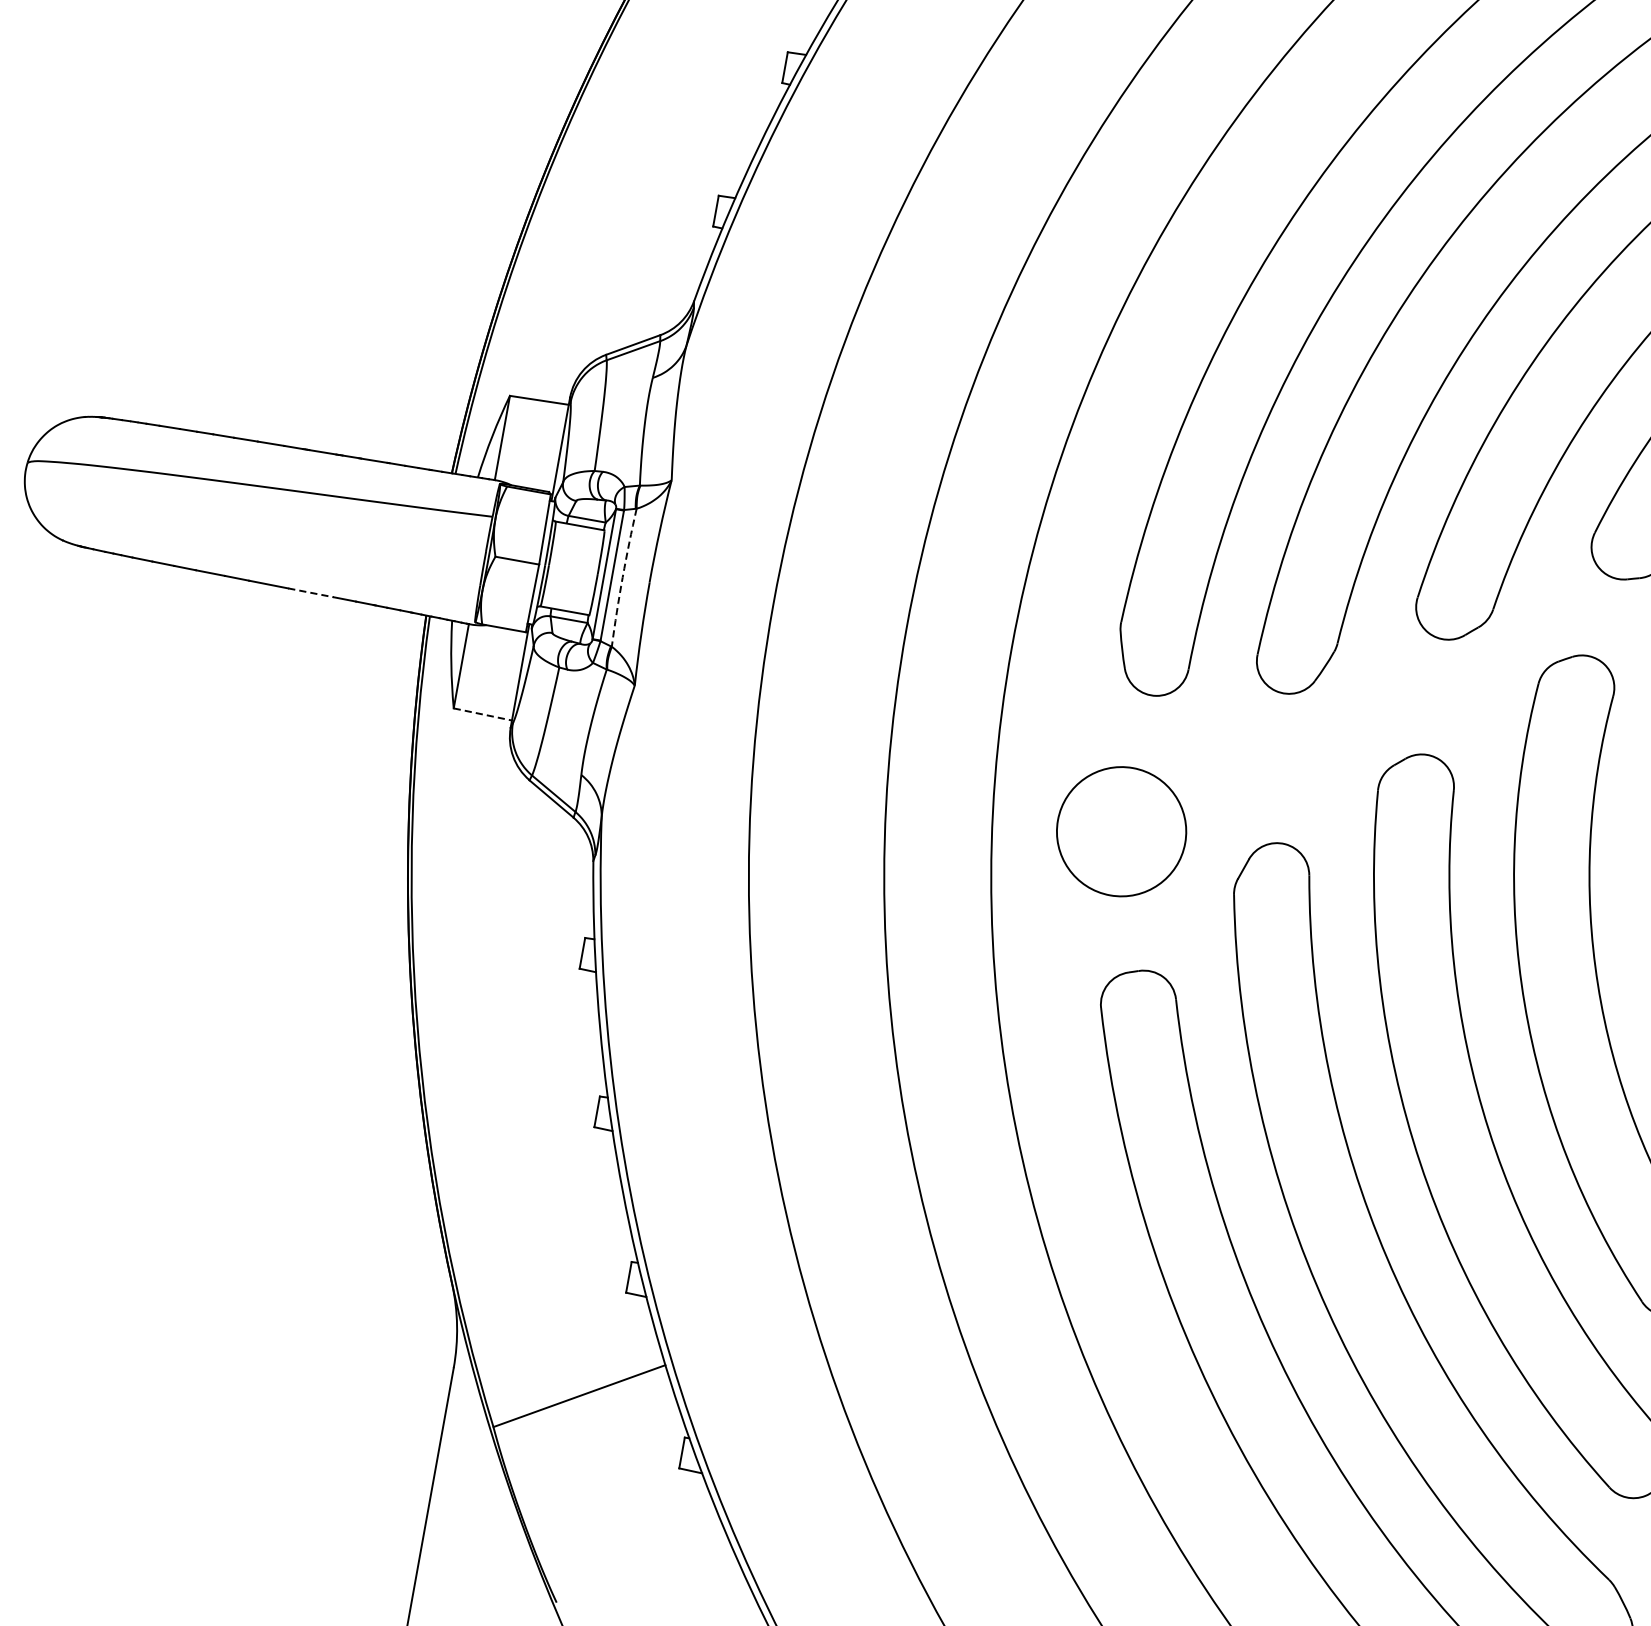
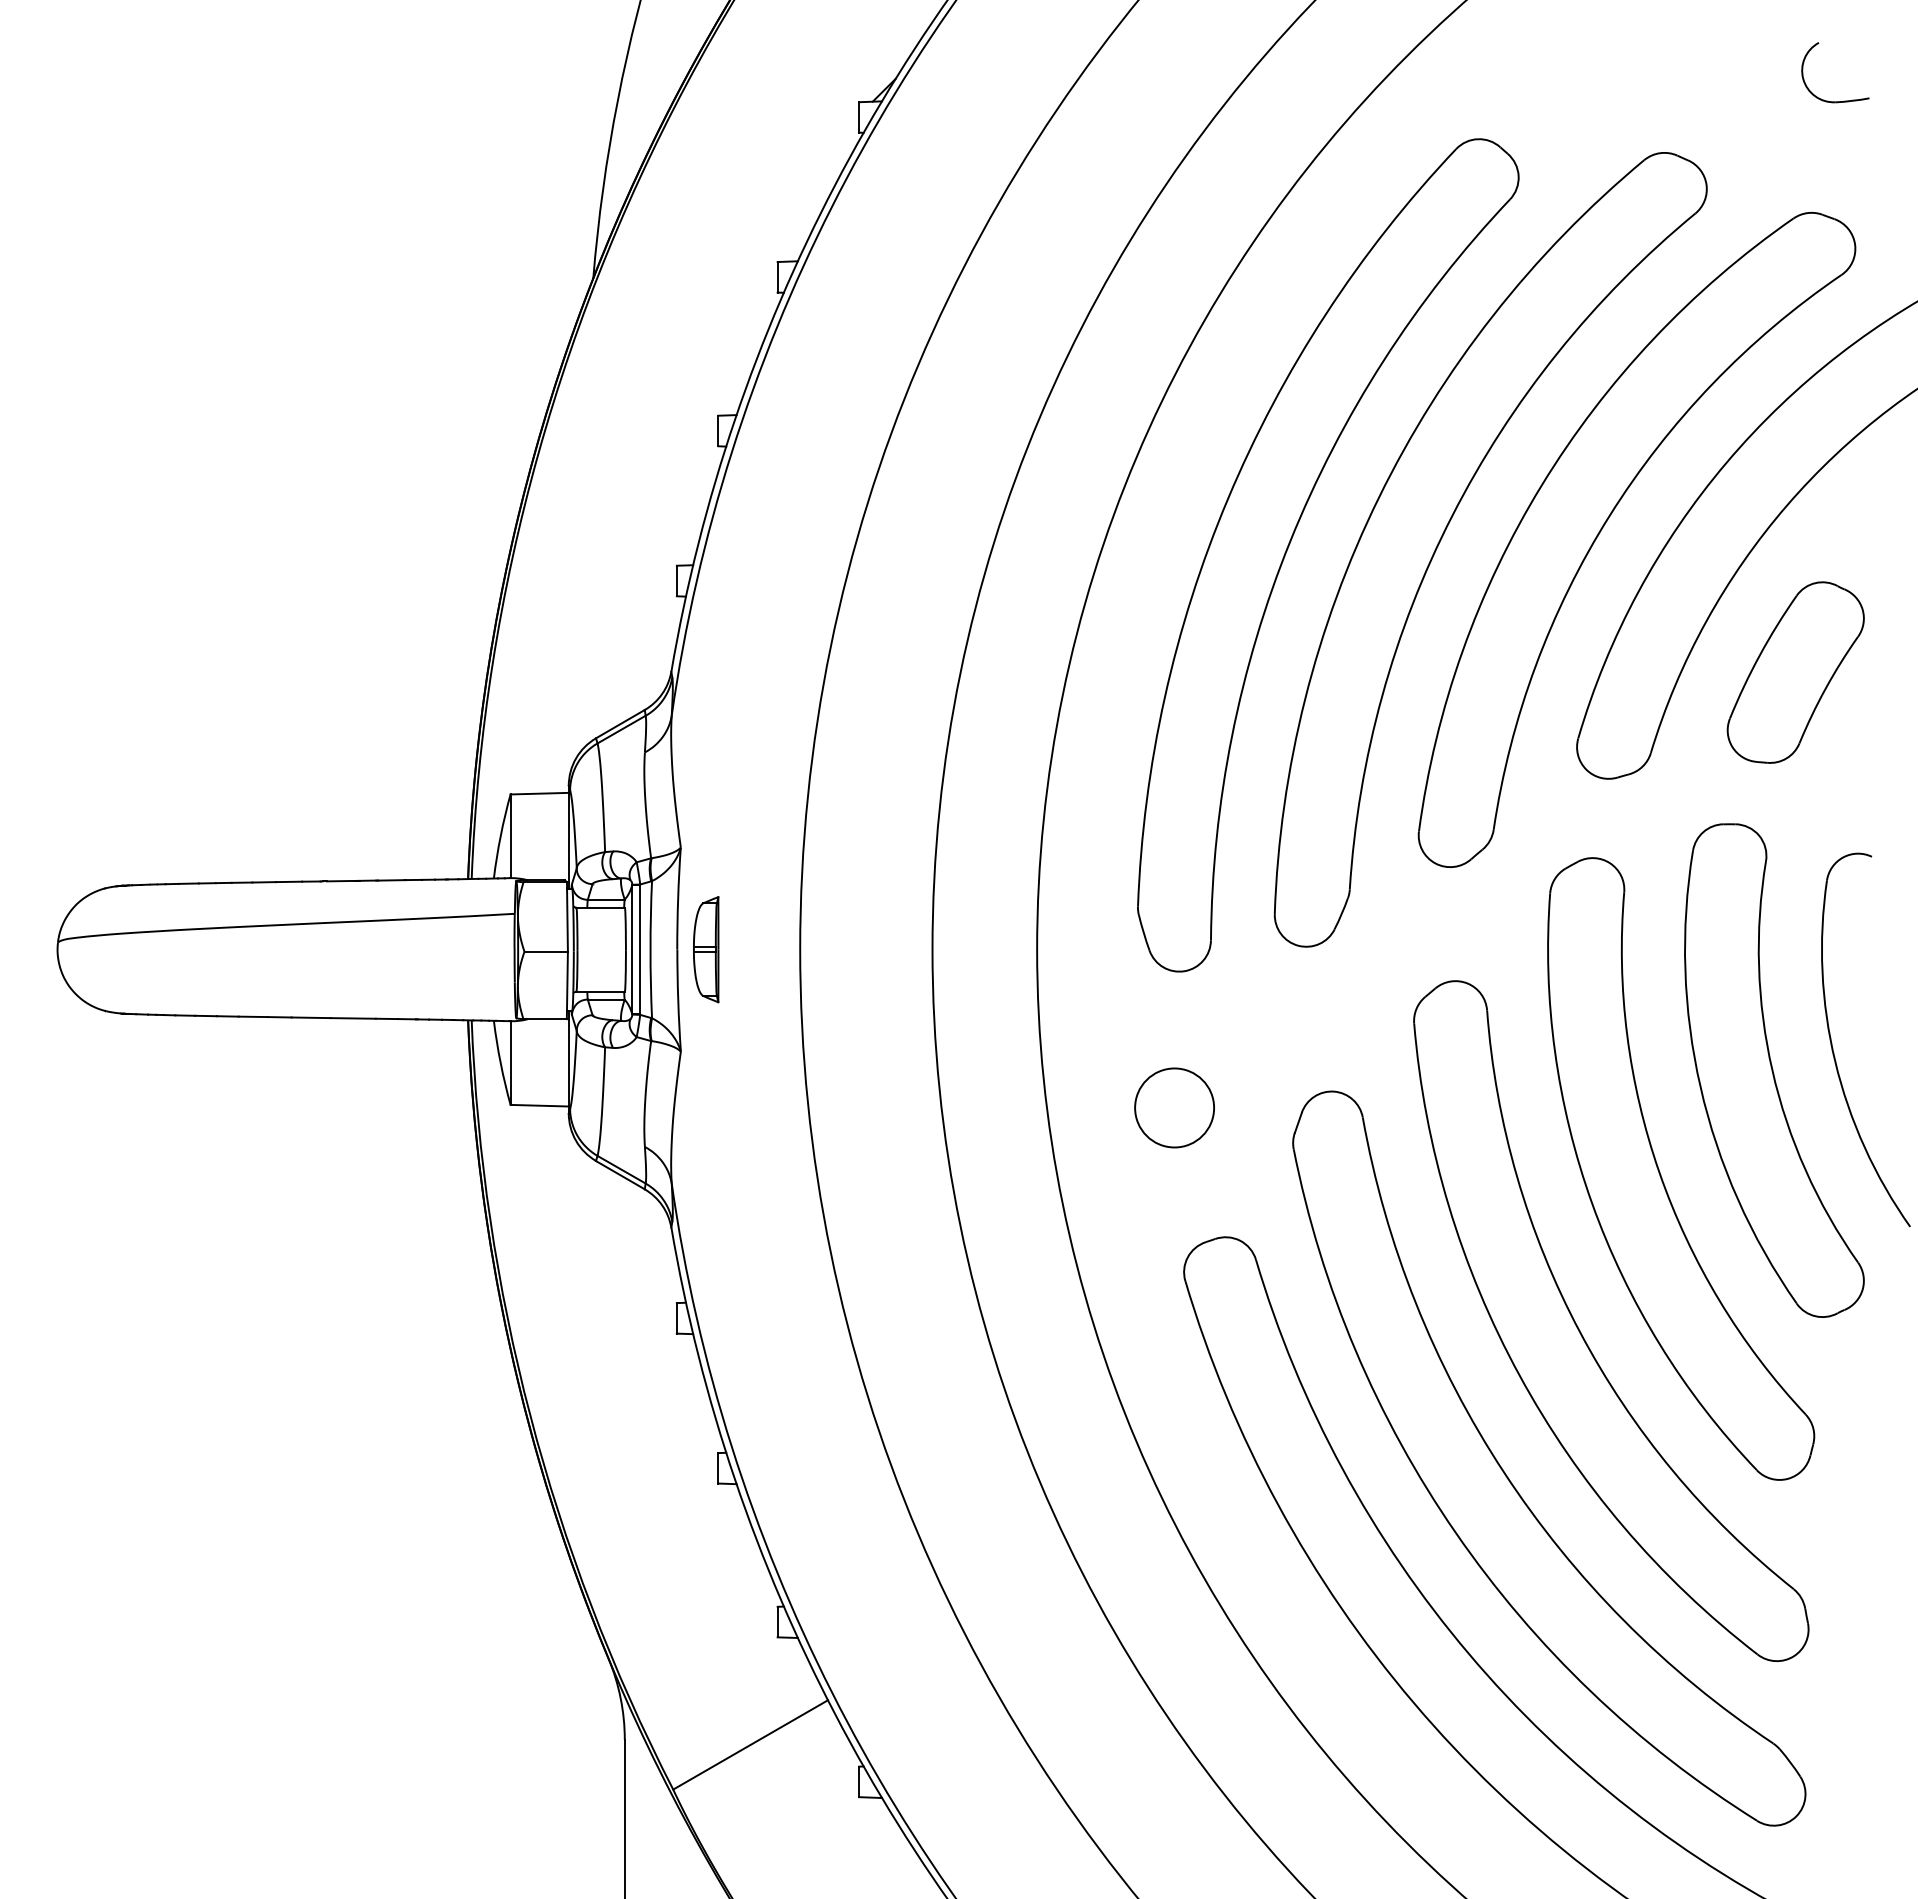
arc: (622, 577) -> (650, 949), dashed -> solid
part: (679, 587) -> (706, 949), added
line: (311, 592) -> (353, 1018), dashed -> solid
line: (483, 714) -> (540, 1105), dashed -> solid
circle: (1121, 831) -> (1174, 1107), size x0.62

